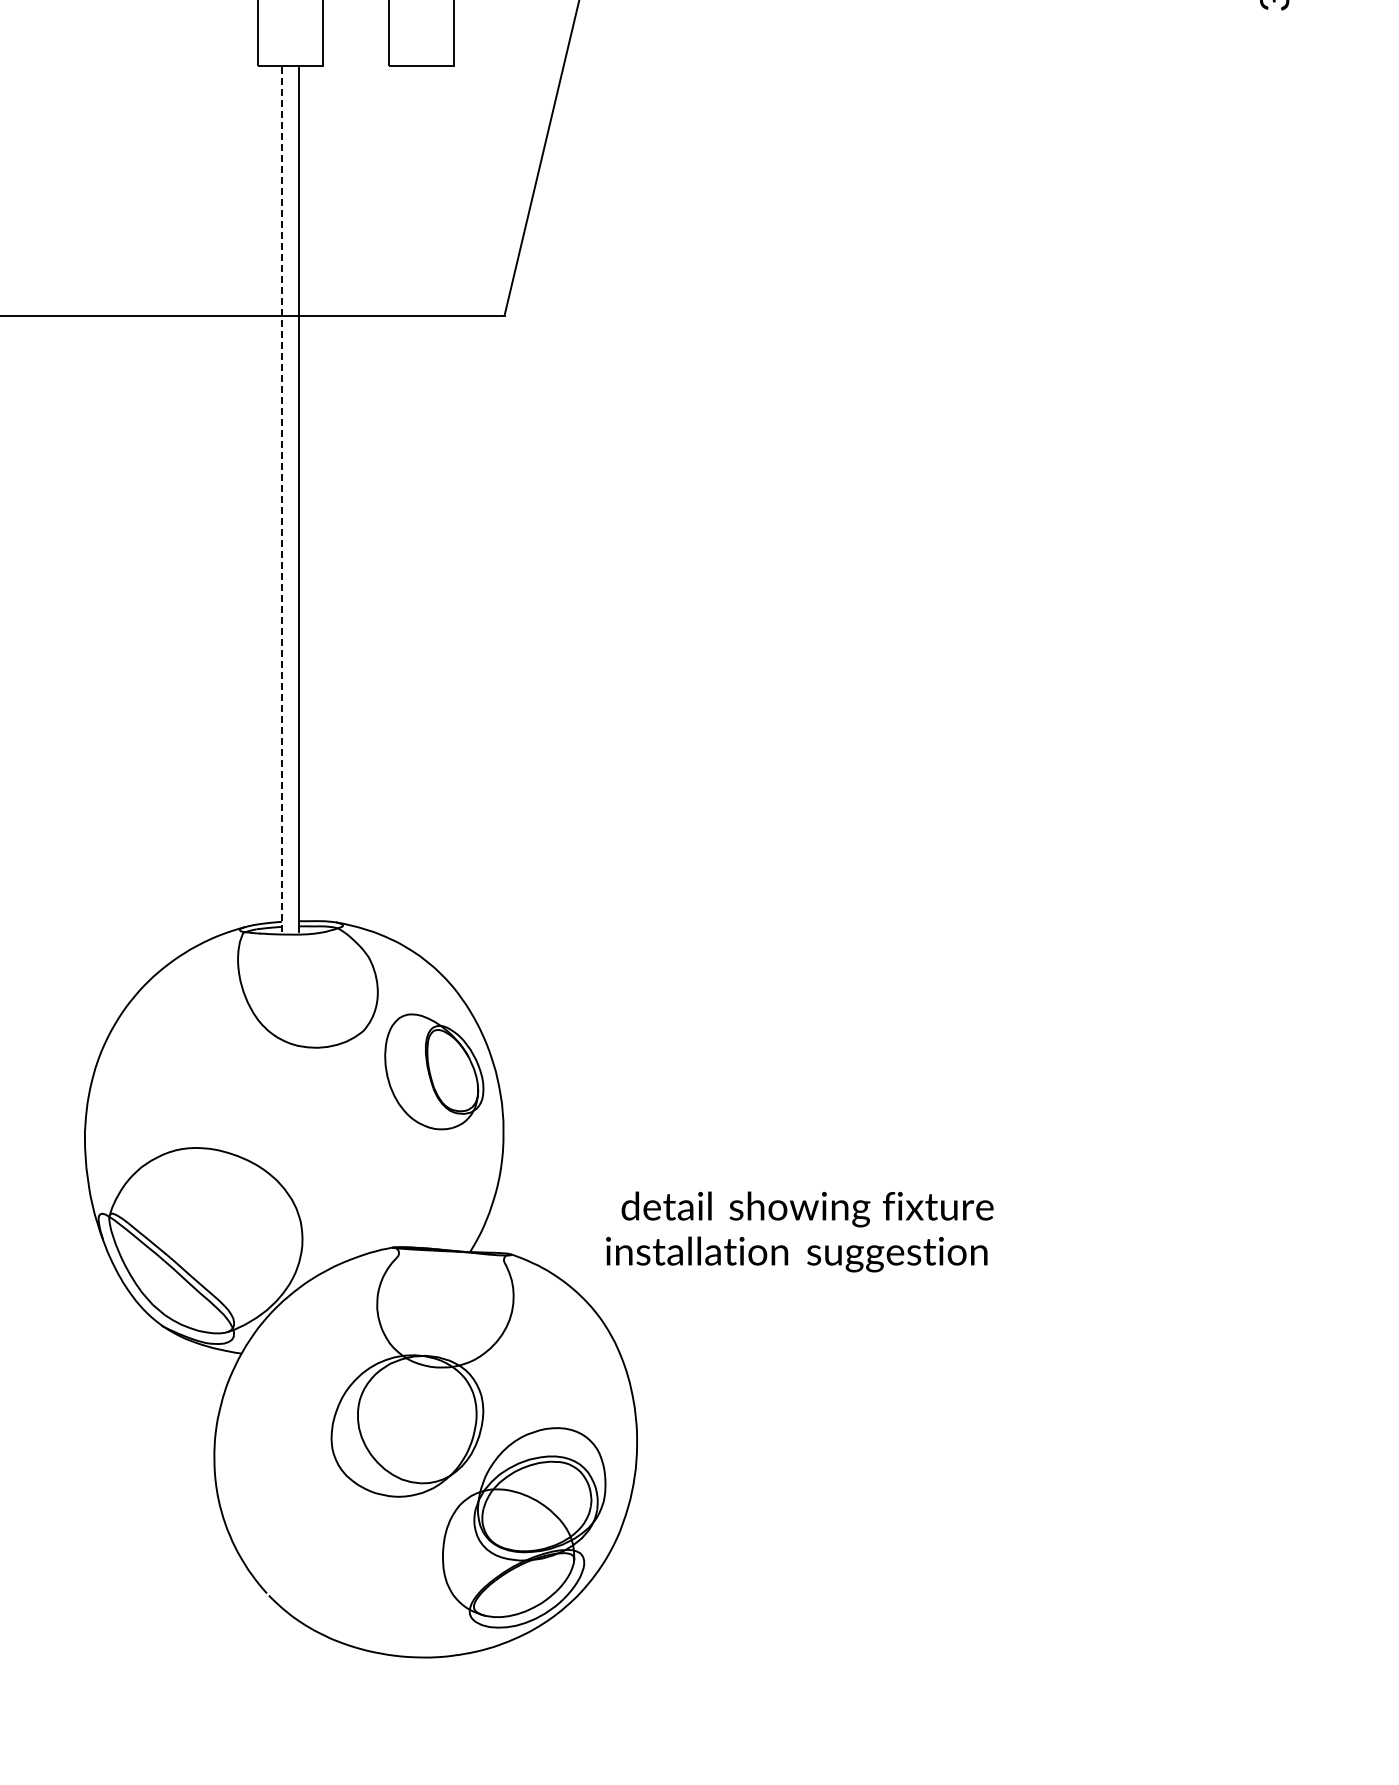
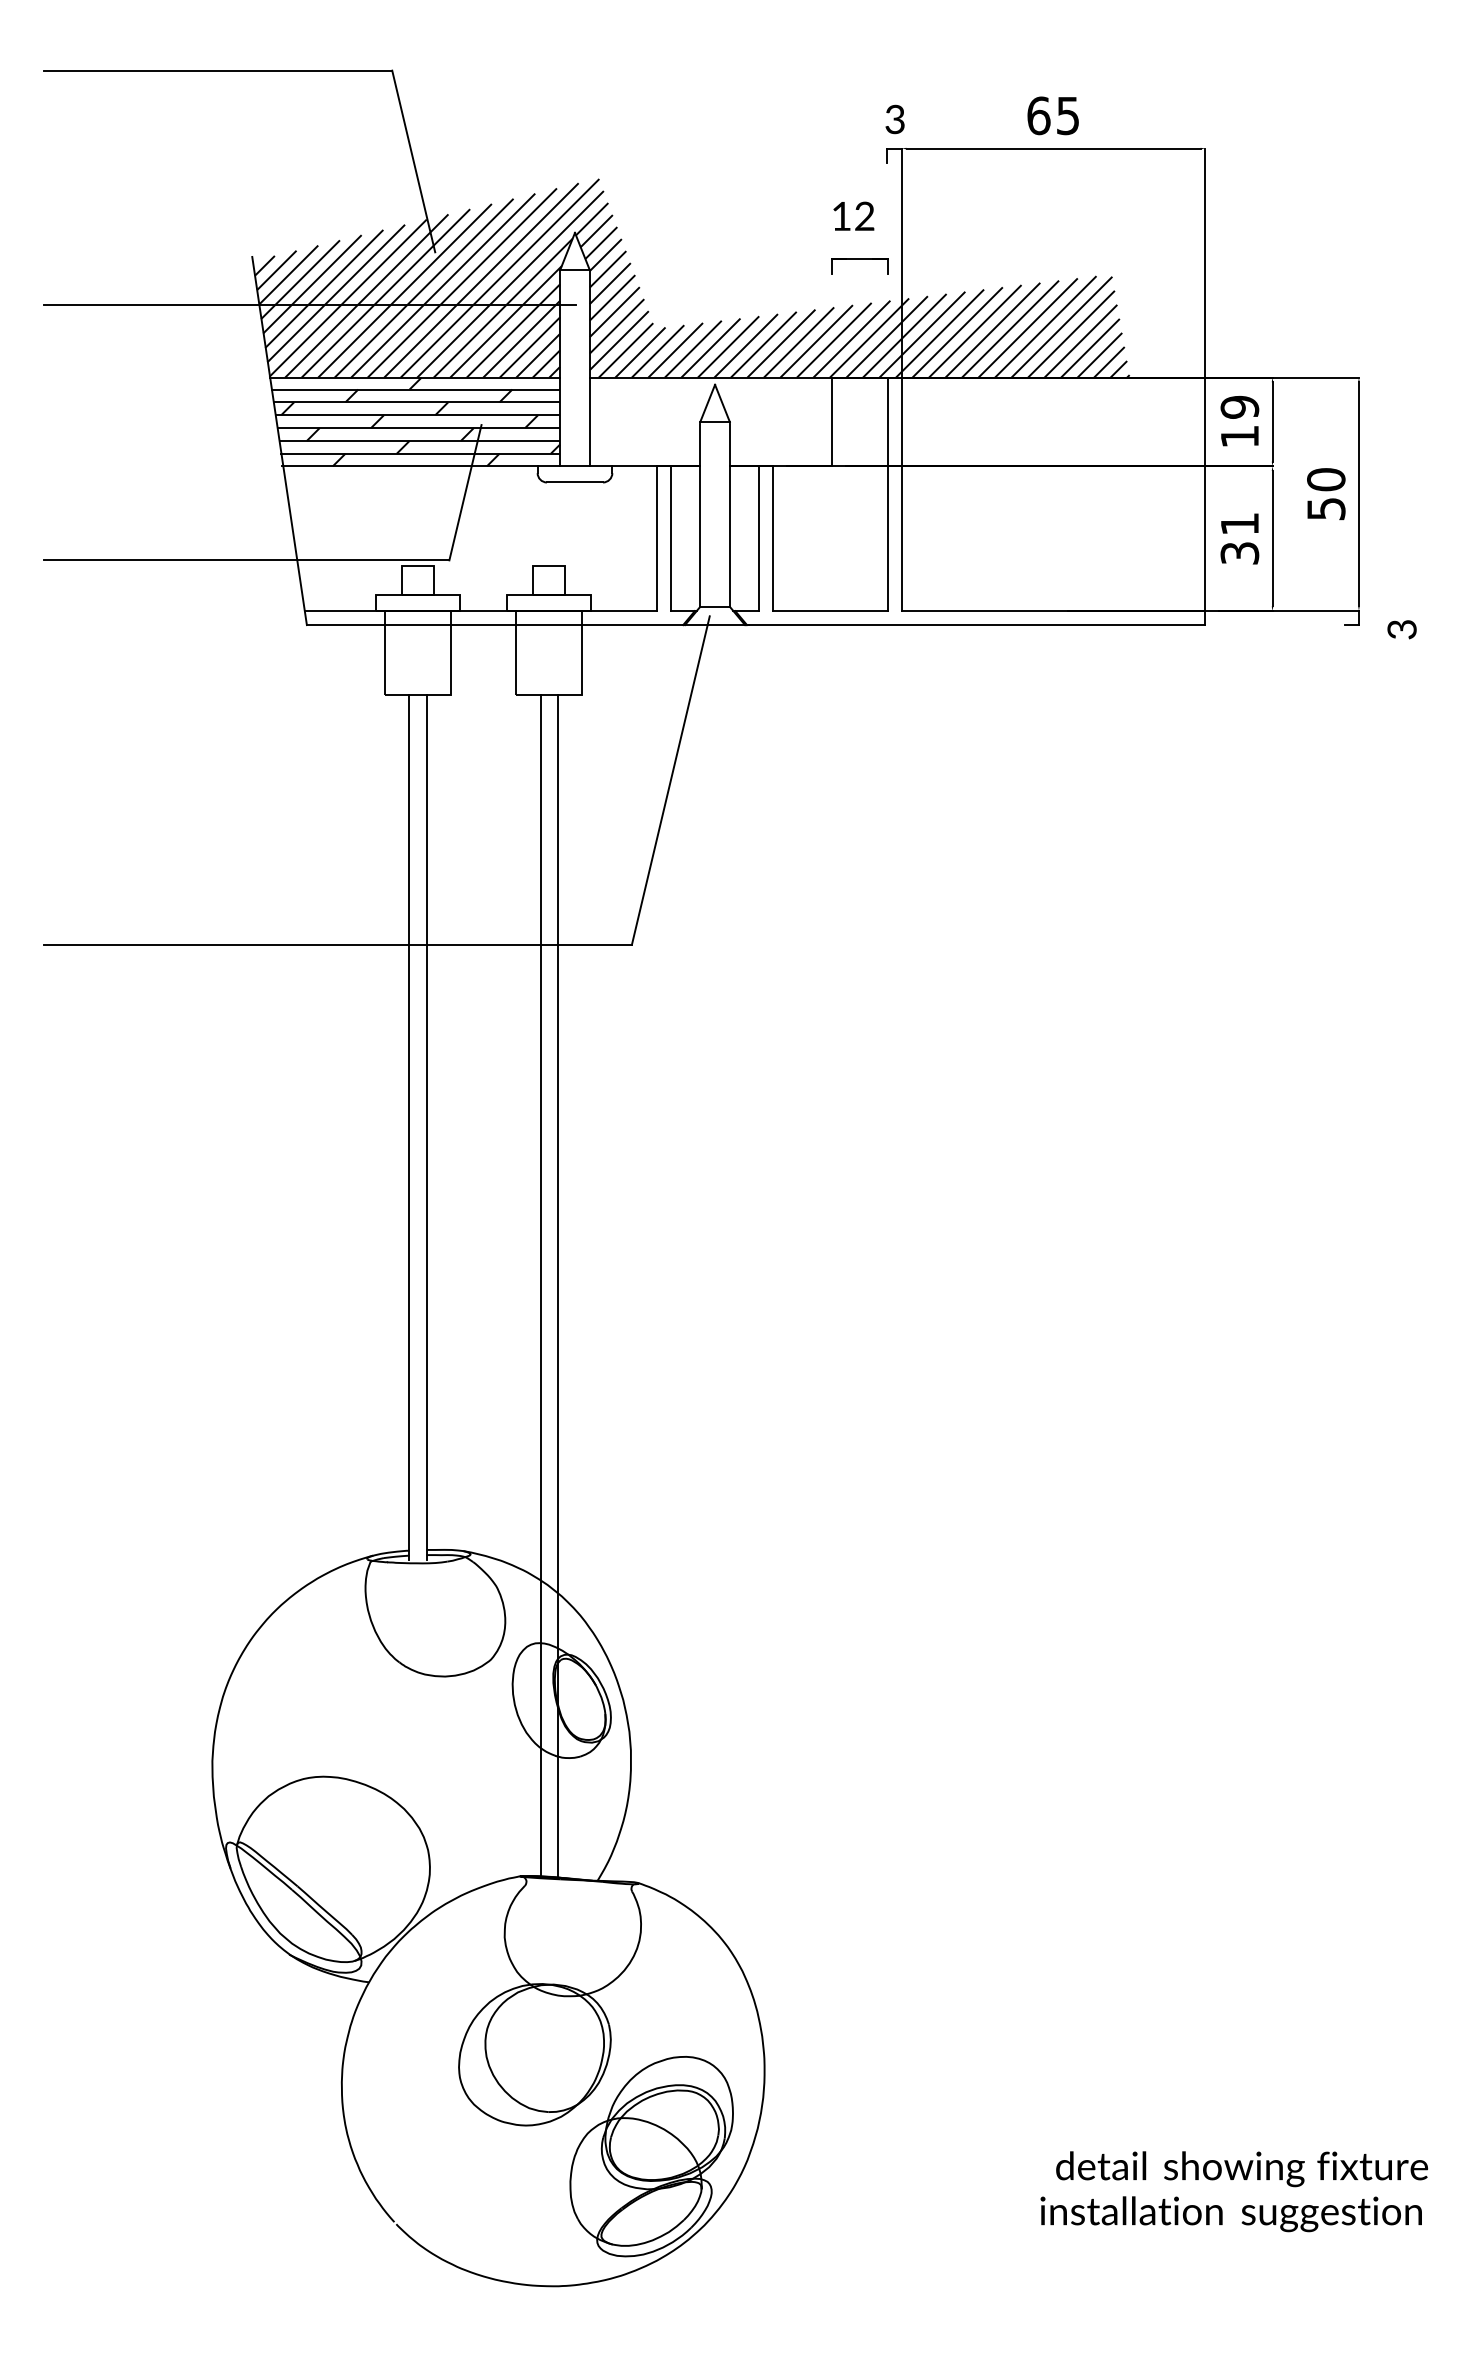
line: (282, 498) -> (409, 1127), dashed -> solid
line: (413, 657) -> (540, 1286), added
line: (430, 658) -> (557, 1287), added
text: (799, 1231) -> (1233, 2191), moved

